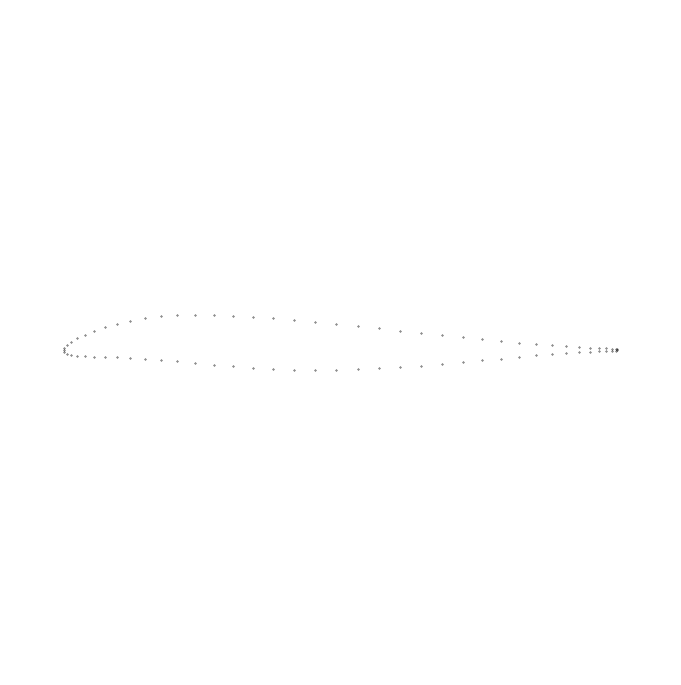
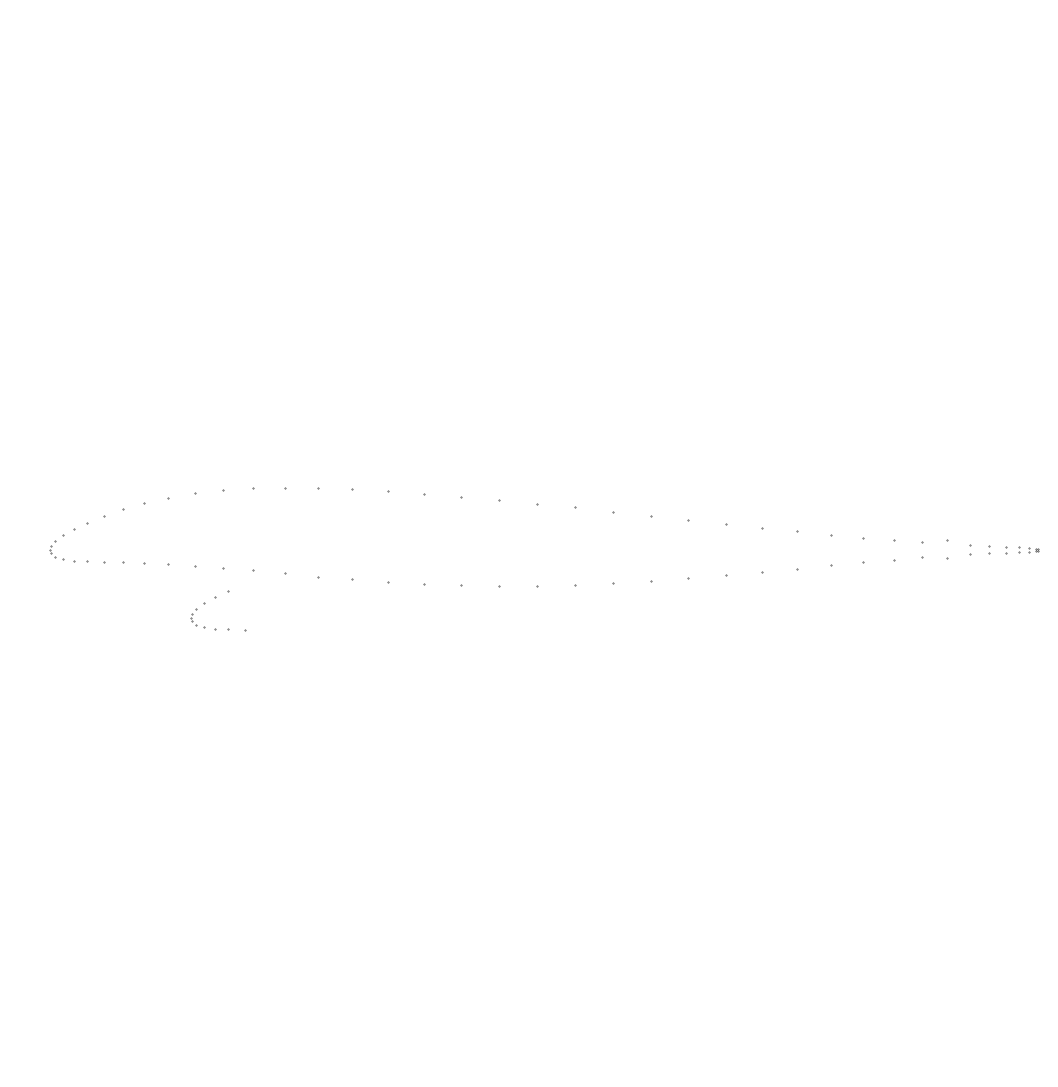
part: (566, 349) -> (947, 549), size x1.6
part: (156, 377) -> (215, 599), added

